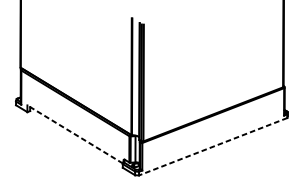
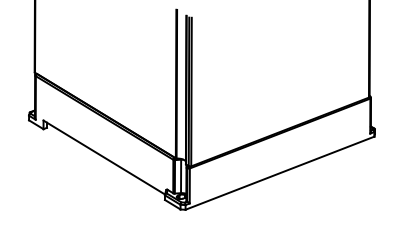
line: (74, 134) -> (103, 157), dashed -> solid
line: (212, 146) -> (279, 173), dashed -> solid

